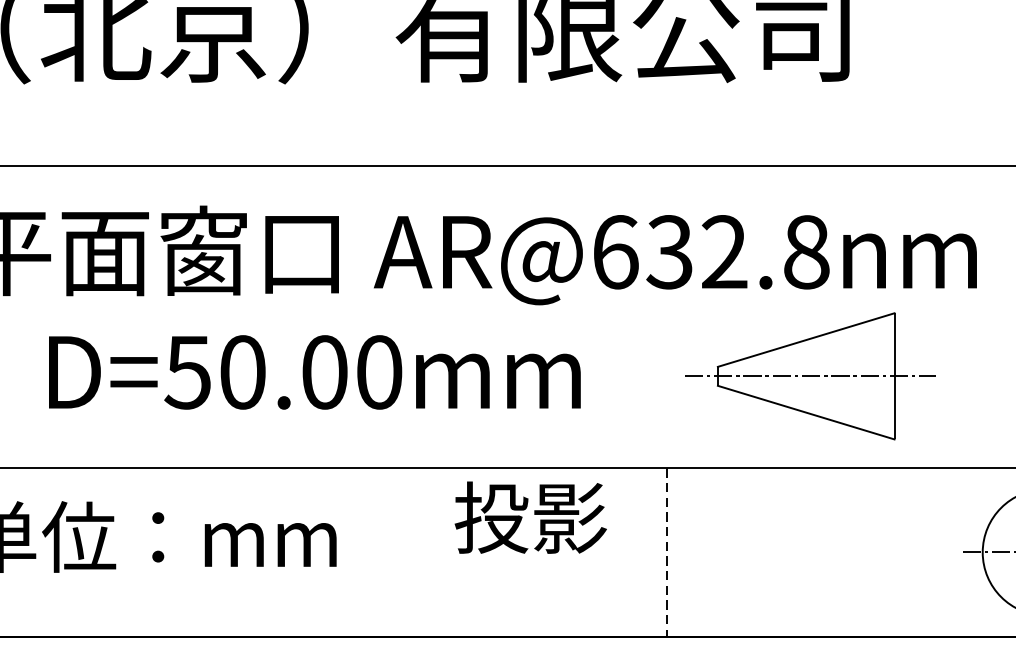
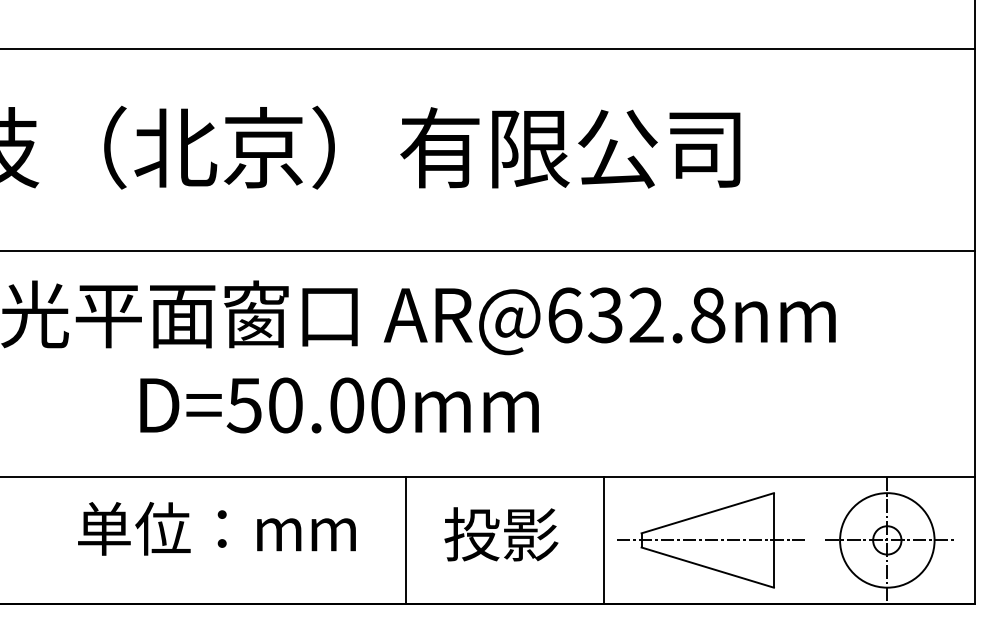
part: (809, 376) -> (710, 540), moved
text: (530, 517) -> (501, 534), moved
line: (404, 552) -> (406, 540), added
line: (667, 552) -> (603, 540), dashed -> solid

